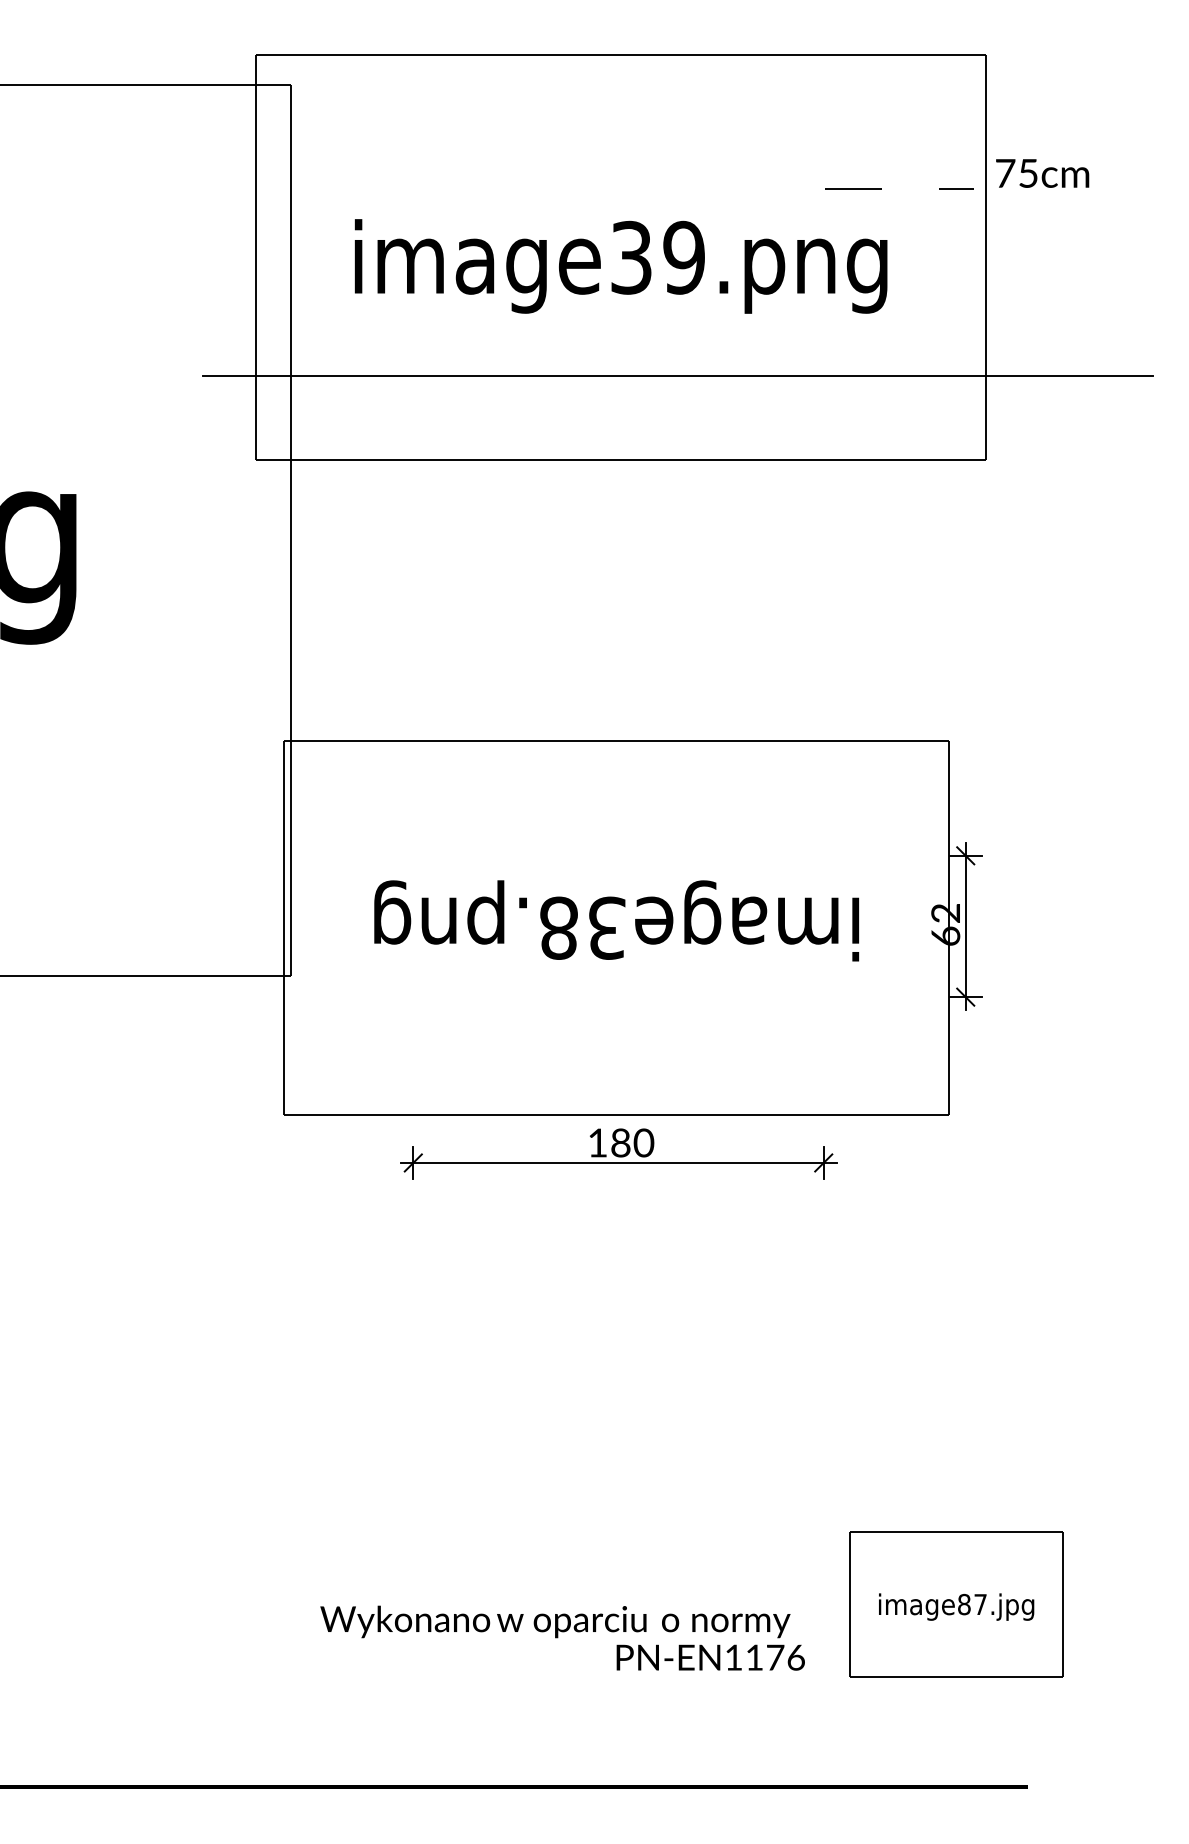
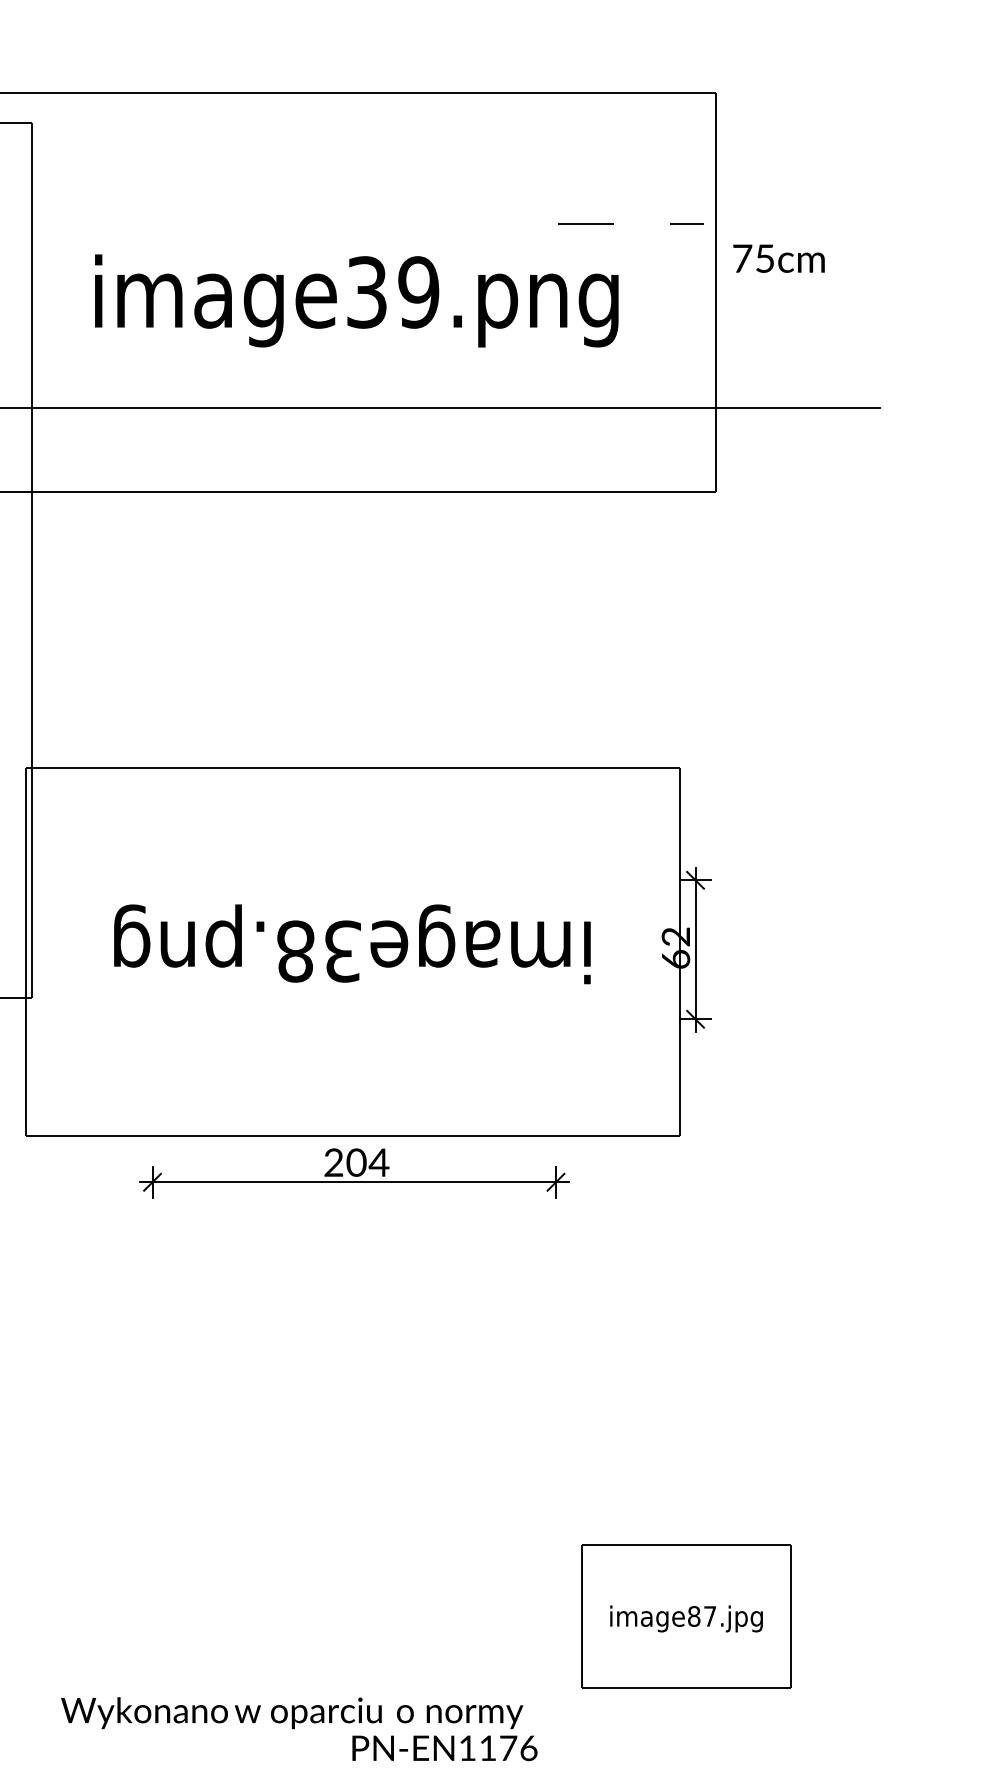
text: (1042, 173) -> (778, 258), moved
text: (621, 1142) -> (357, 1162), 180 -> 204
text: (562, 1637) -> (299, 1728), moved

